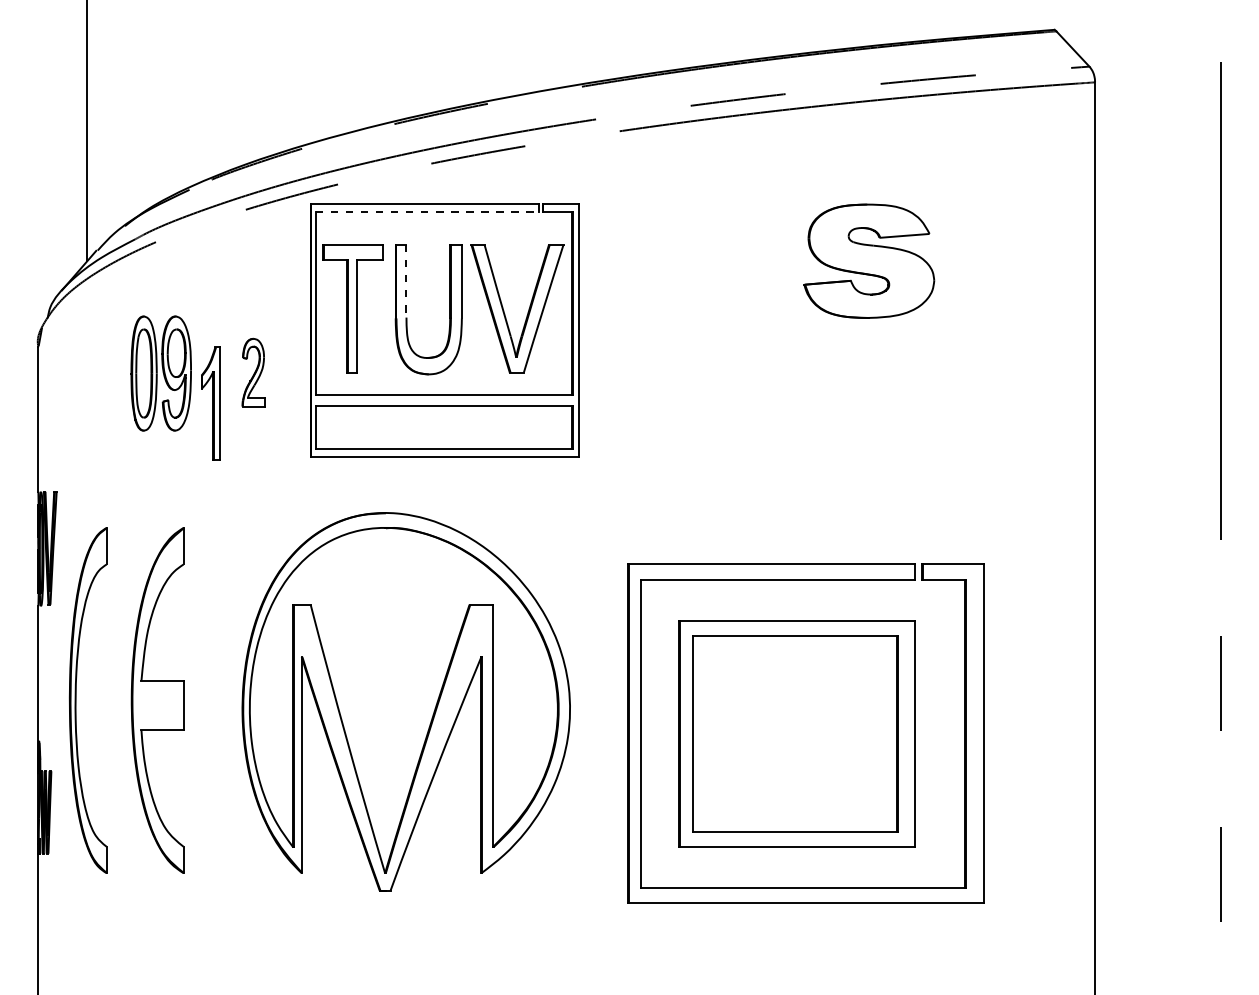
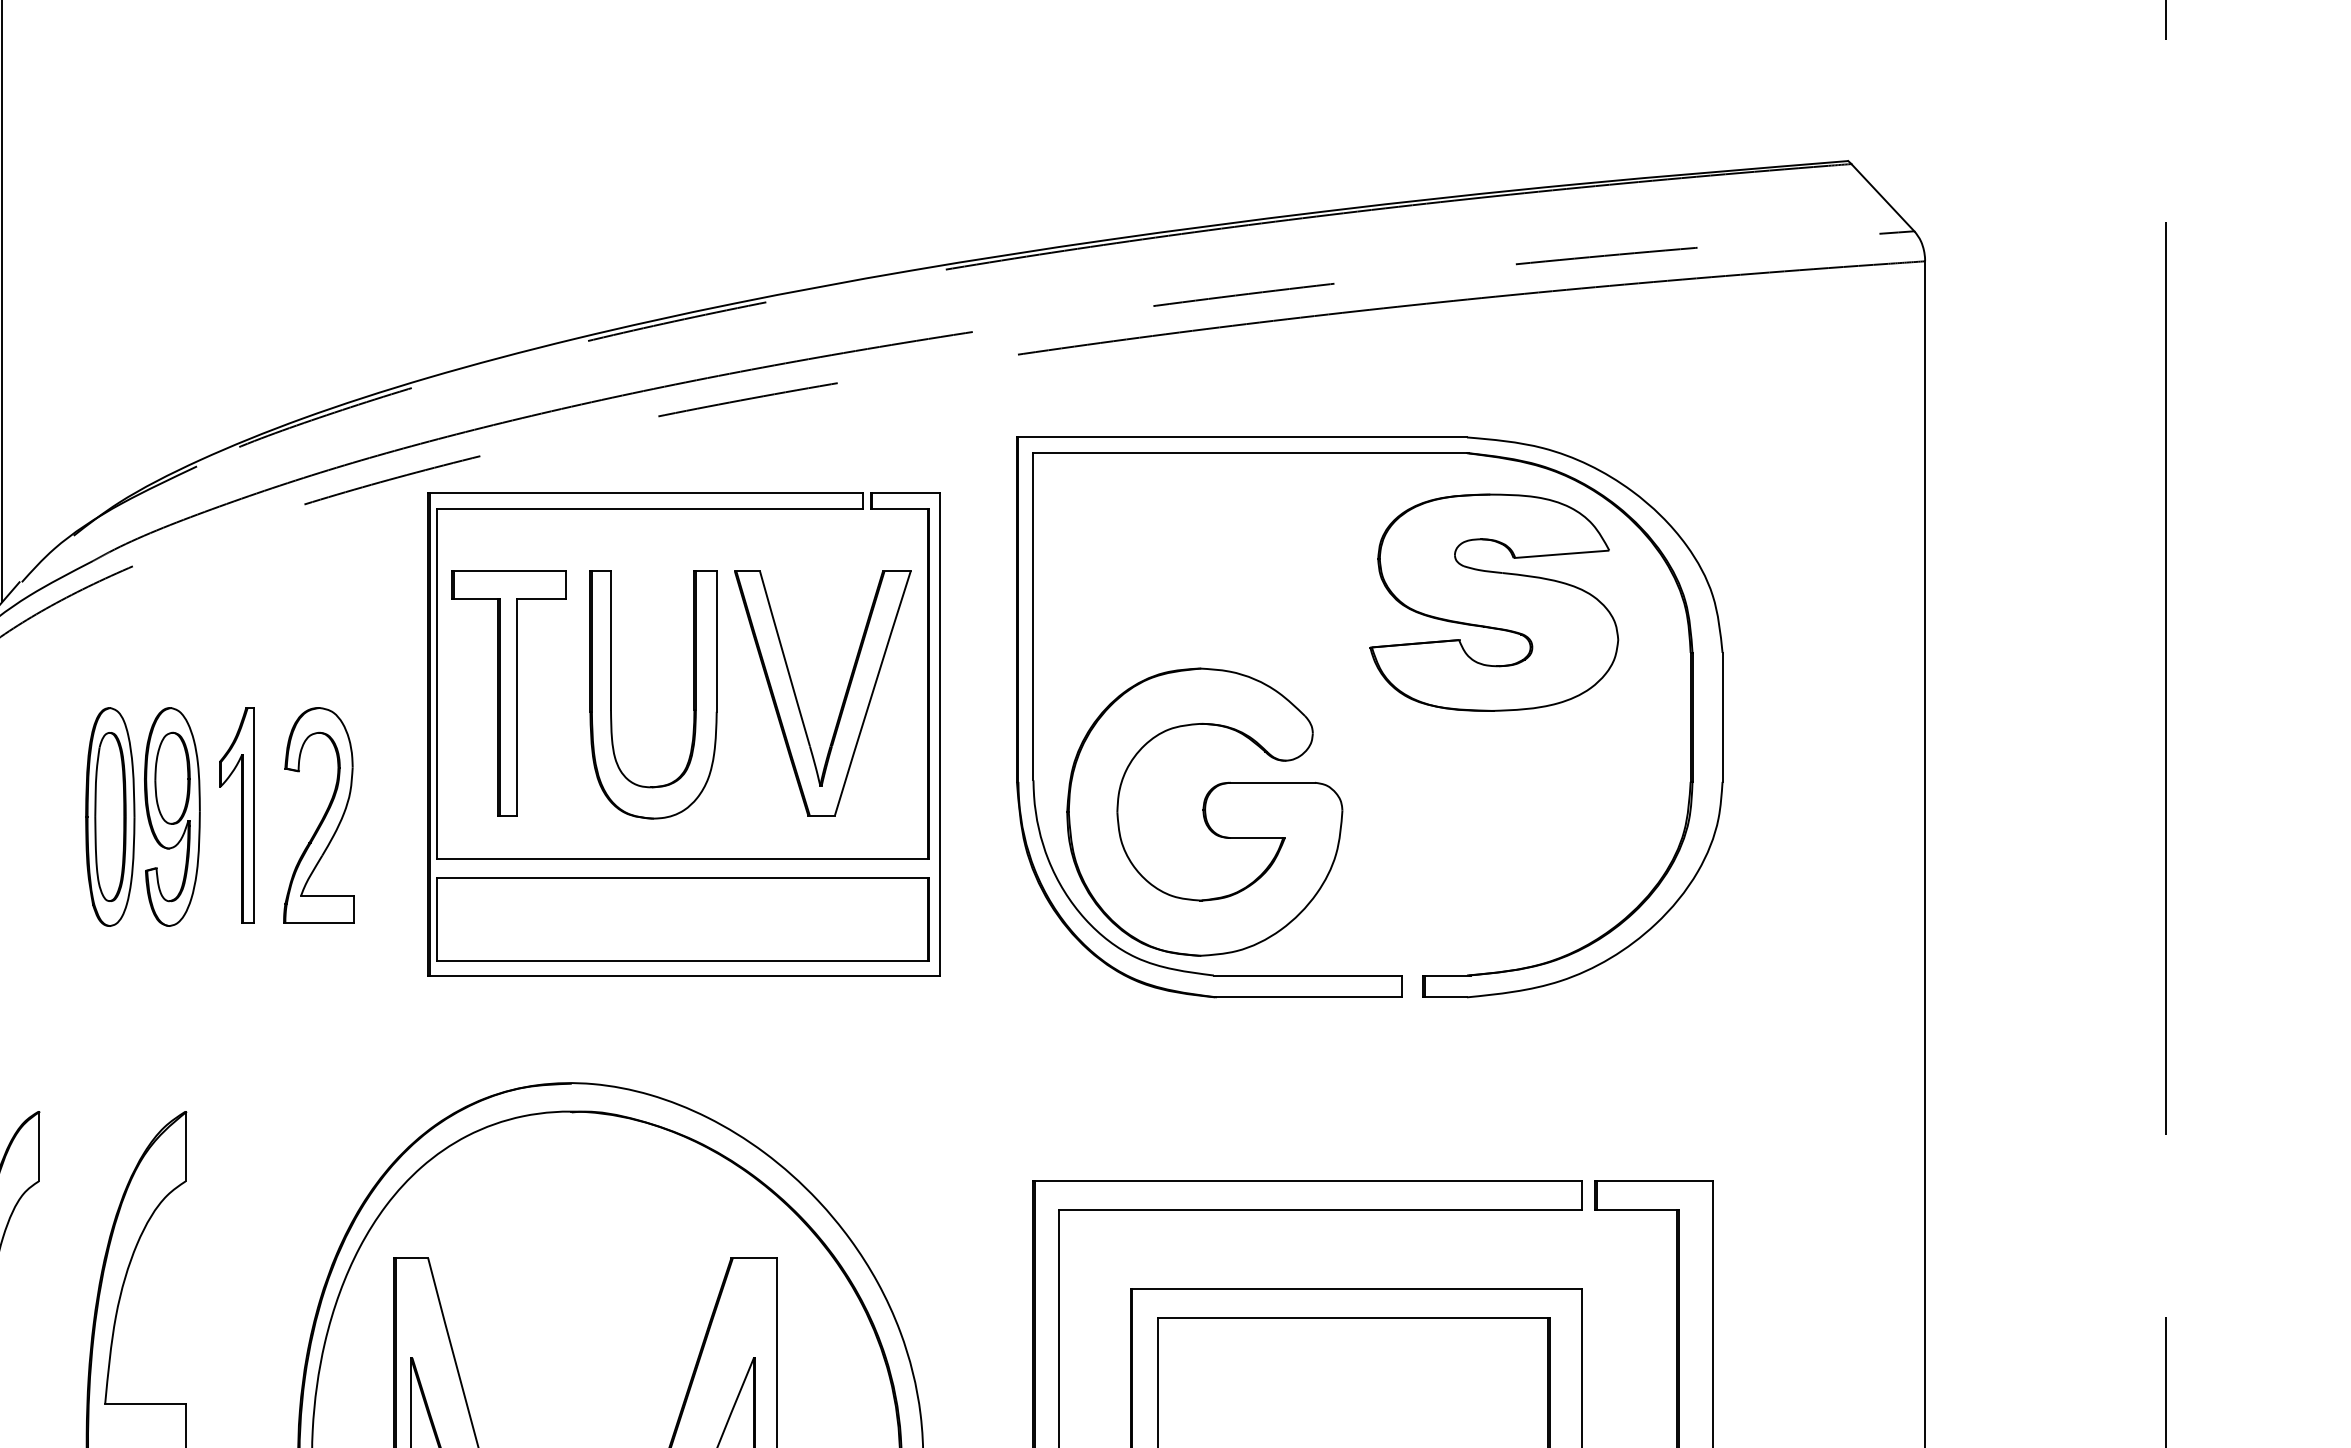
line: (427, 212) -> (651, 509), dashed -> solid
line: (406, 281) -> (611, 641), dashed -> solid
part: (775, 328) -> (1315, 731), added
part: (253, 372) -> (319, 815), size x1.67
part: (210, 403) -> (236, 815), moved

